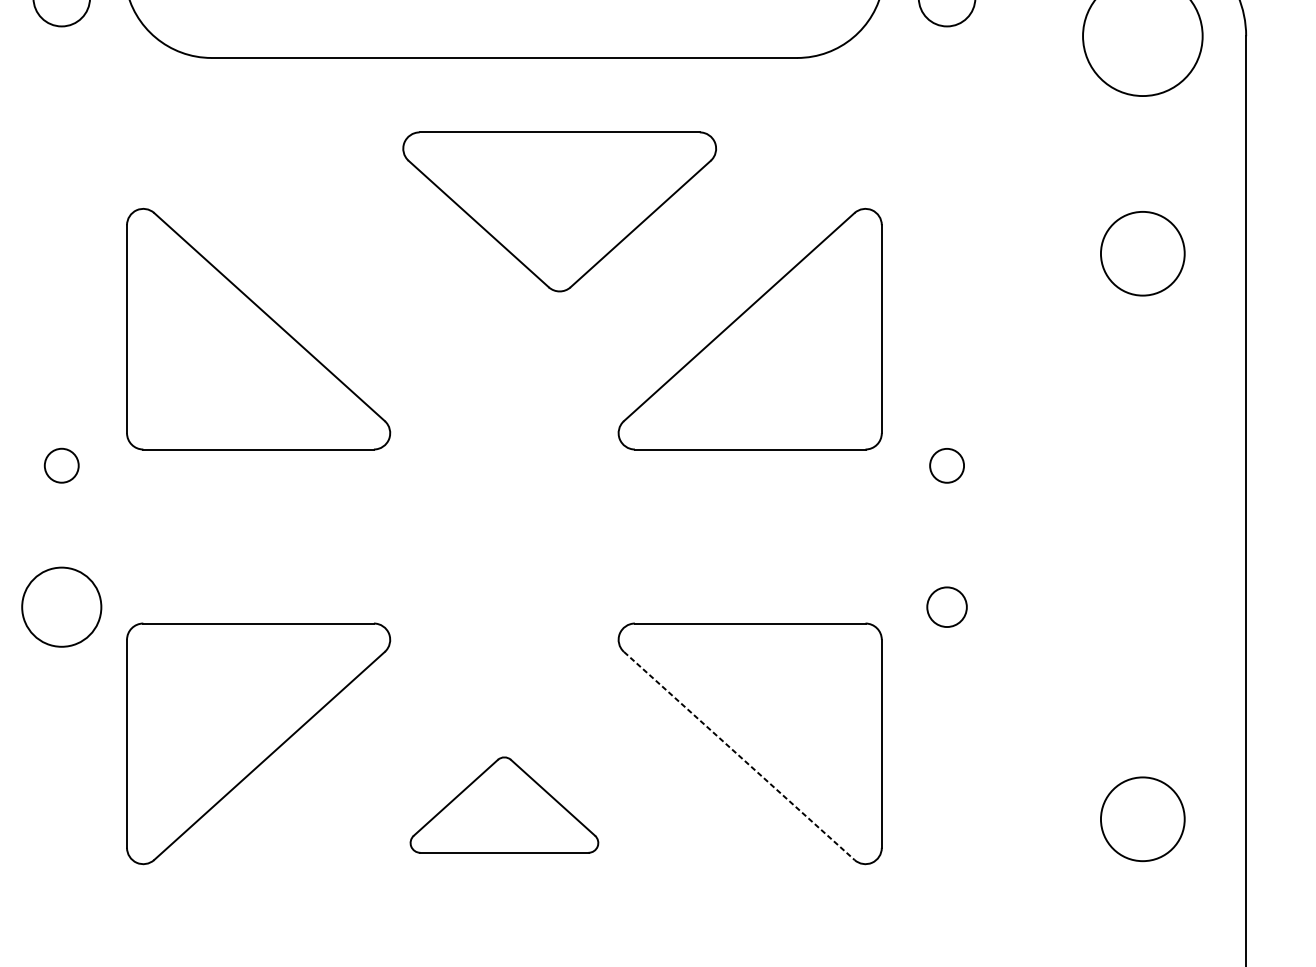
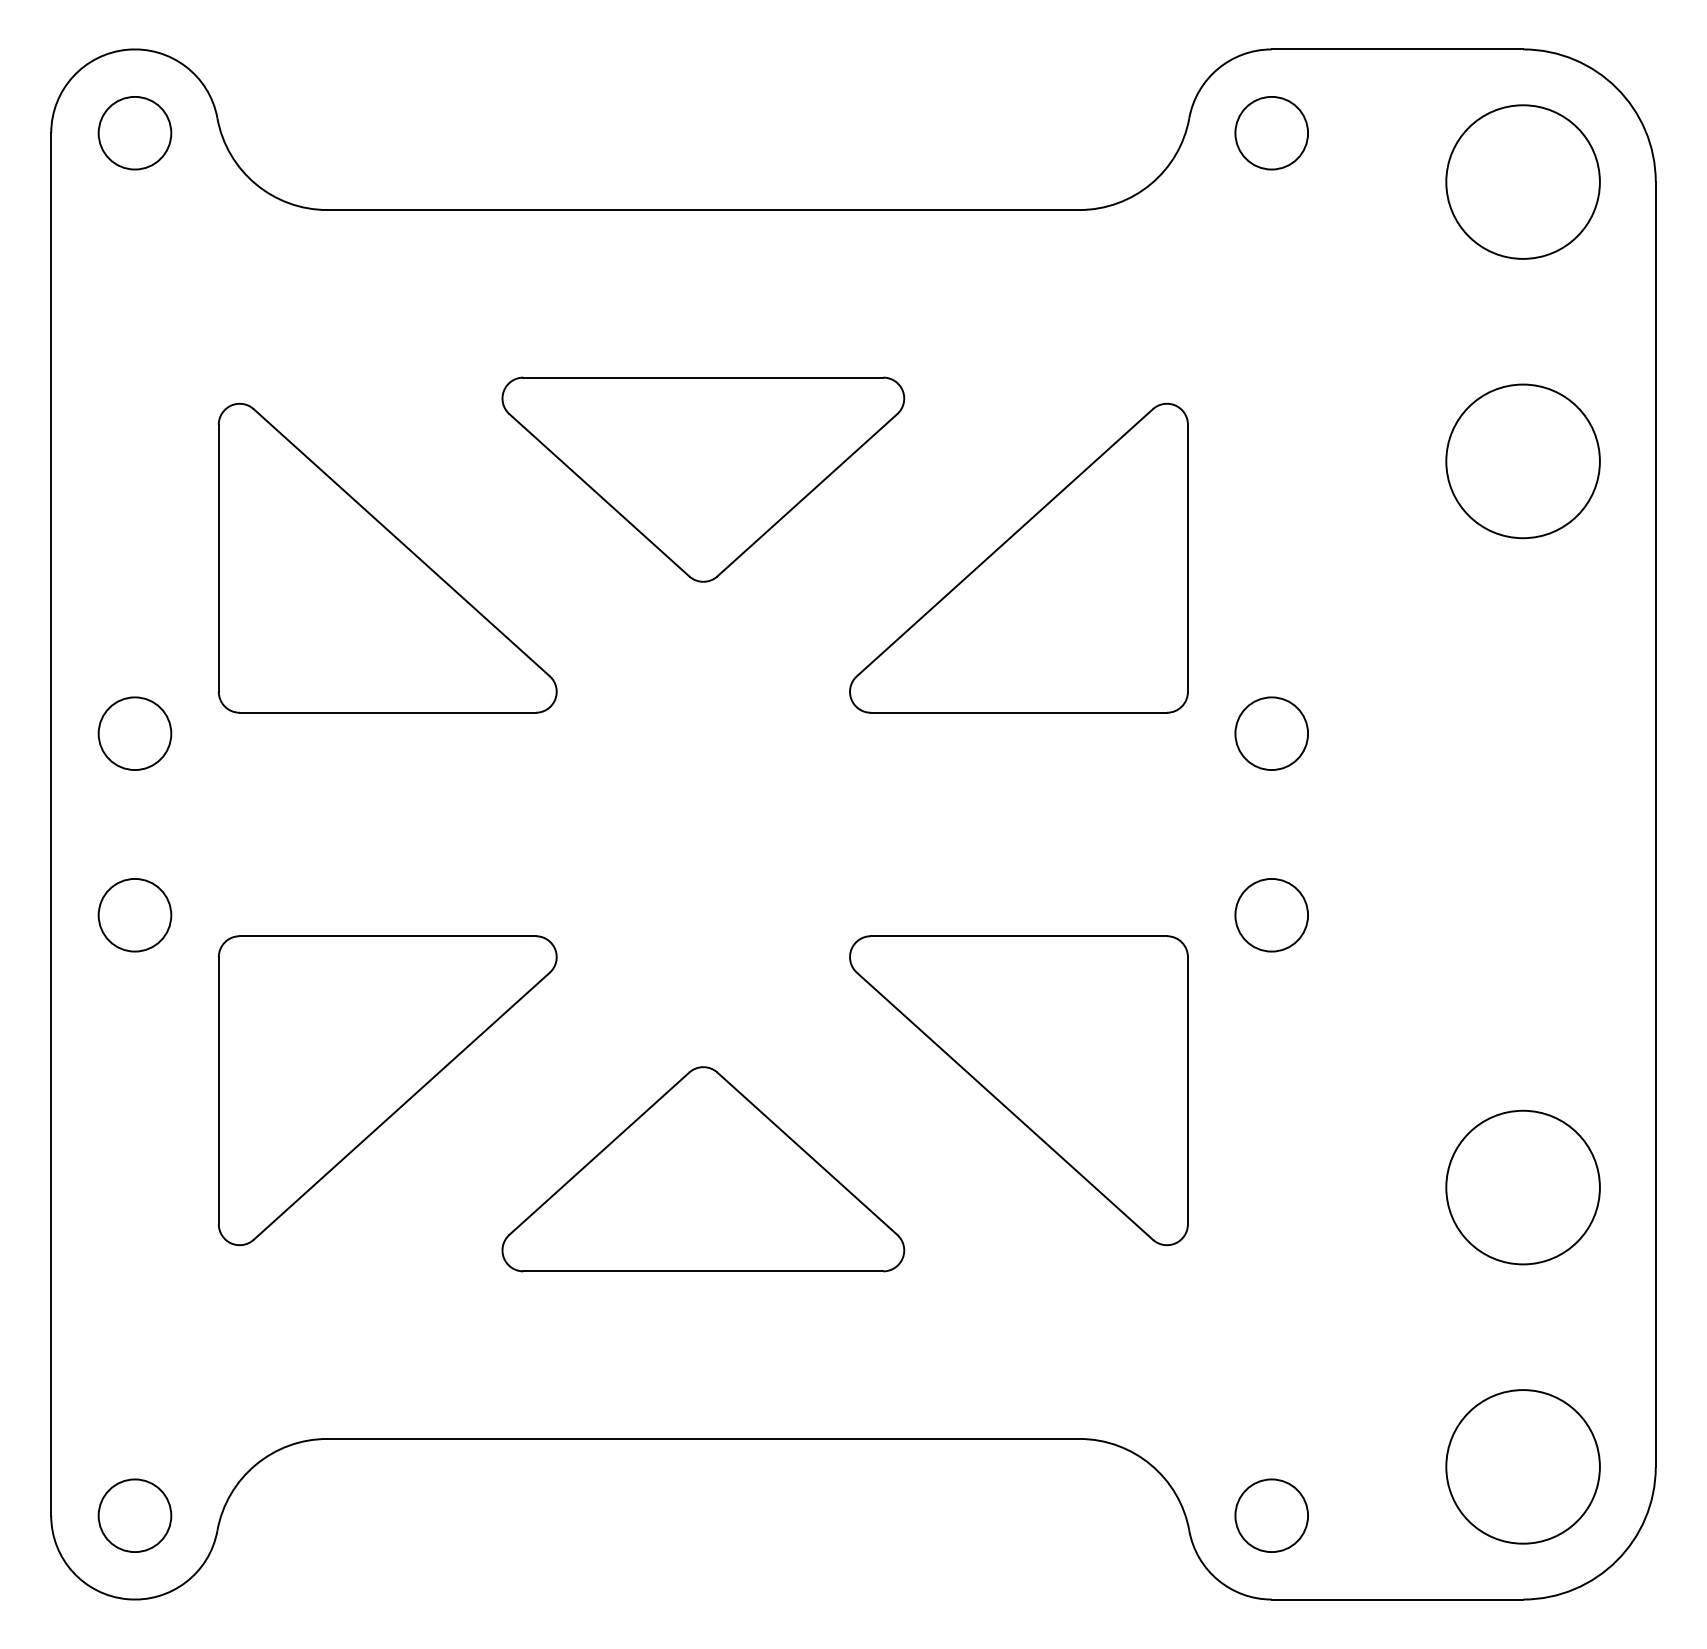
part: (559, 211) -> (703, 479), moved
circle: (1142, 253) -> (1522, 461), size x1.43
circle: (61, 465) -> (134, 733), size x1.67
circle: (946, 465) -> (1271, 733), size x1.67
circle: (61, 606) -> (134, 914), size x0.71
circle: (946, 606) -> (1271, 914), size x1.43
line: (739, 756) -> (1005, 1106), dashed -> solid
part: (504, 805) -> (703, 1169), size x1.67
circle: (1142, 819) -> (1522, 1187), size x1.43

